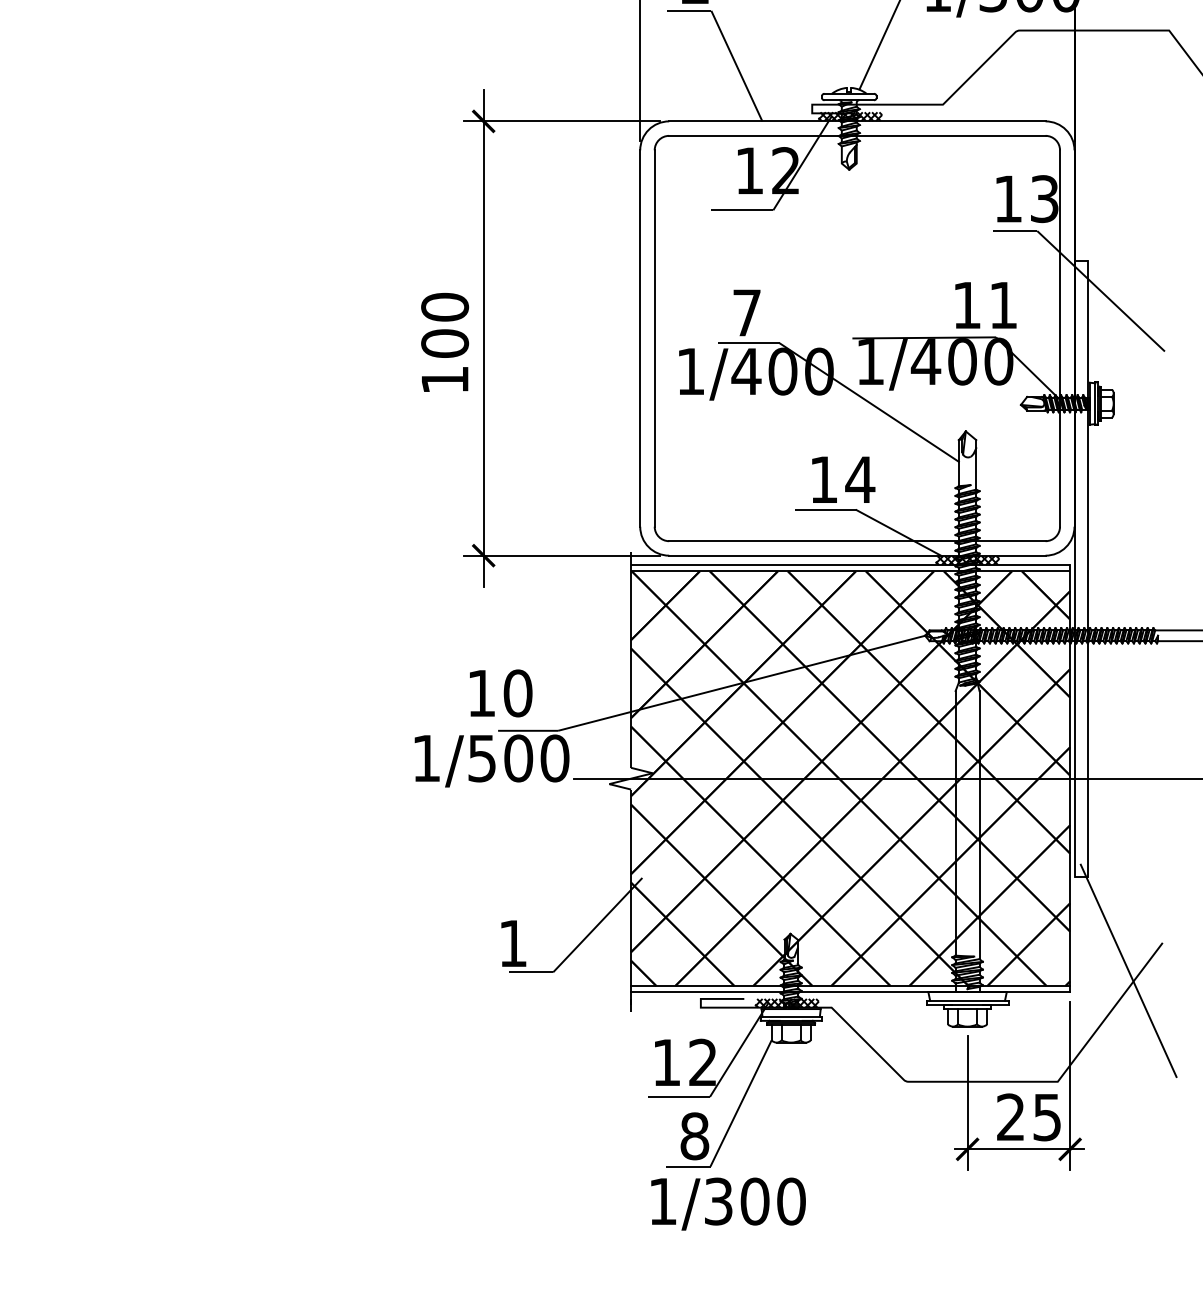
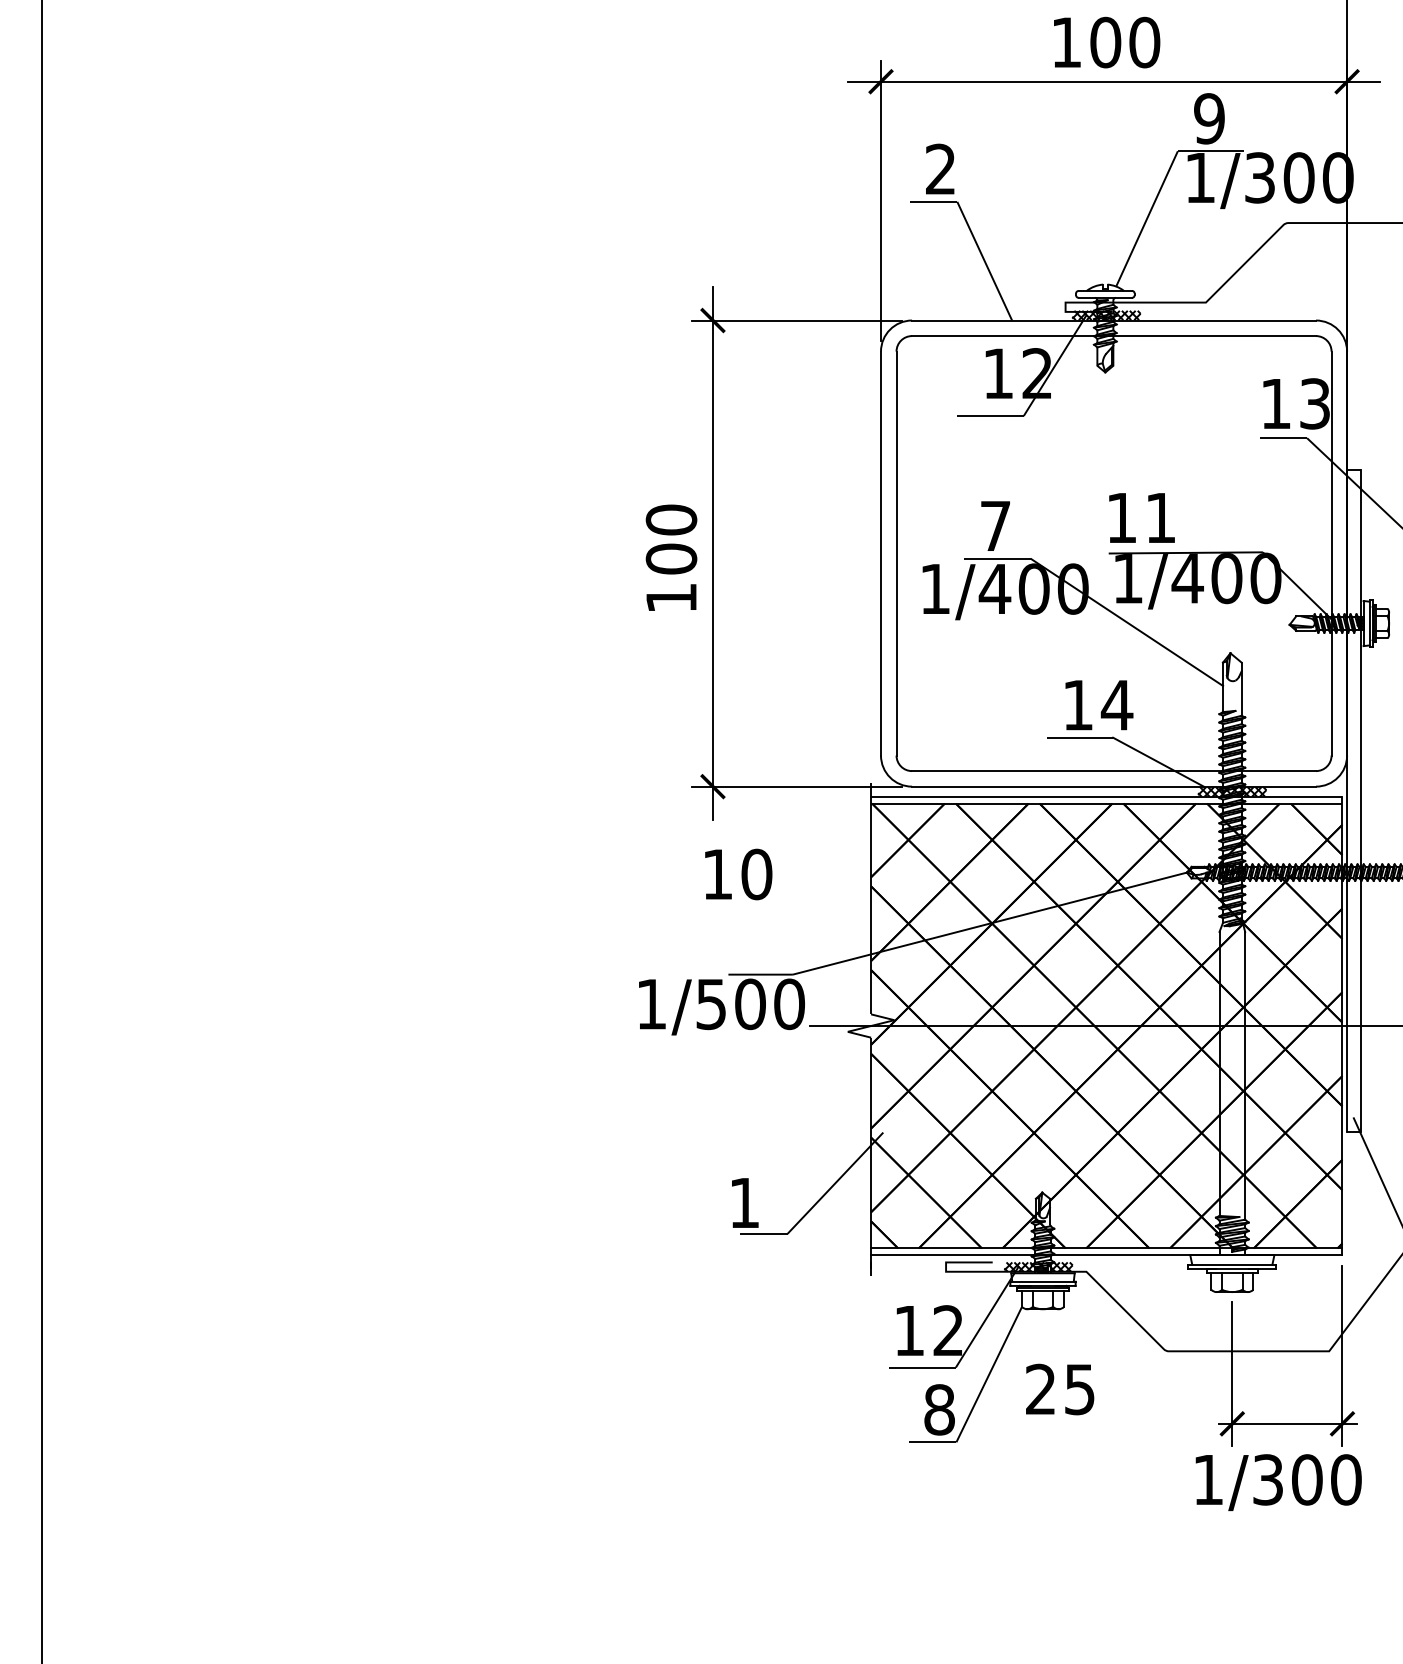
text: (985, 304) -> (1141, 517), moved
text: (500, 693) -> (738, 874), moved
text: (1029, 1117) -> (1060, 1389), moved
text: (728, 1203) -> (1278, 1482), moved

